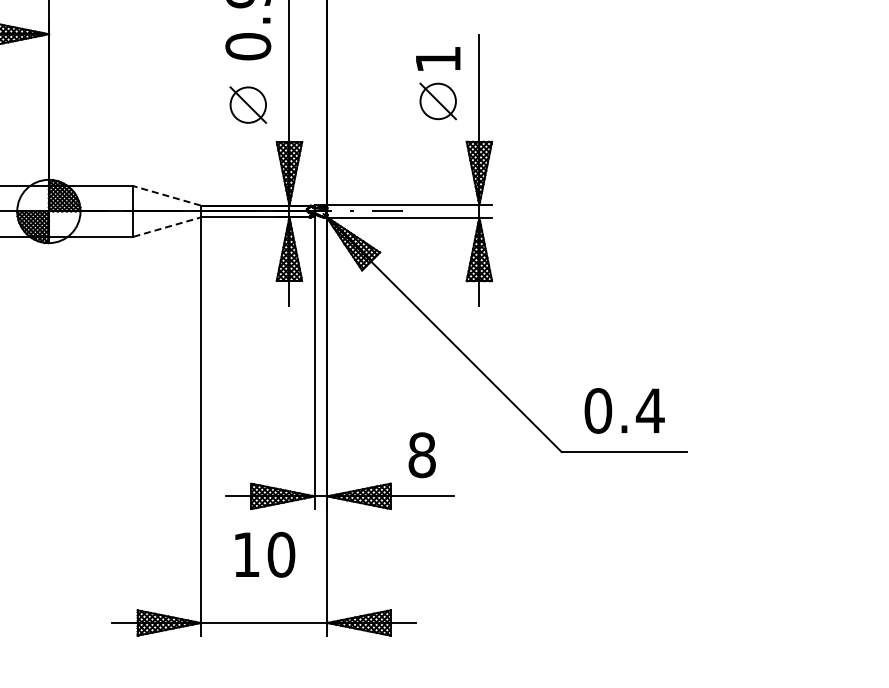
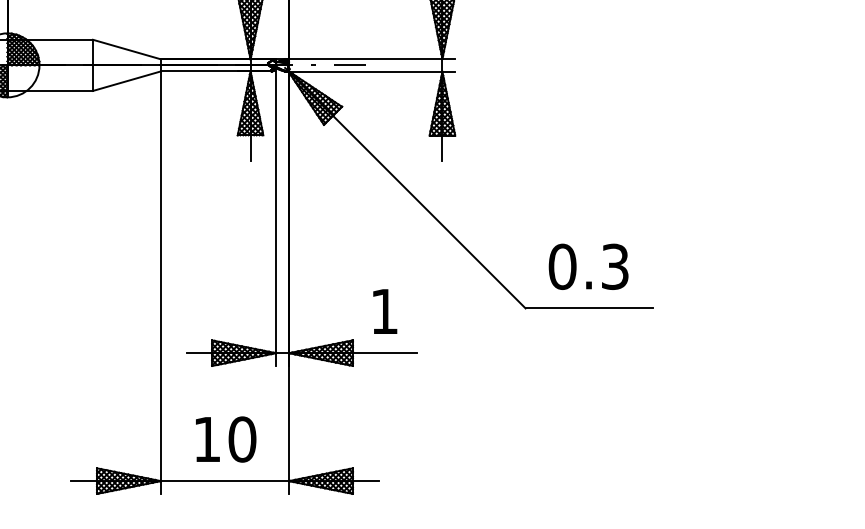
line: (166, 195) -> (126, 49), dashed -> solid
line: (167, 227) -> (127, 81), dashed -> solid
text: (649, 410) -> (614, 266), 0.4 -> 0.3
text: (421, 455) -> (383, 311), 8 -> 1
text: (265, 554) -> (226, 439), moved

